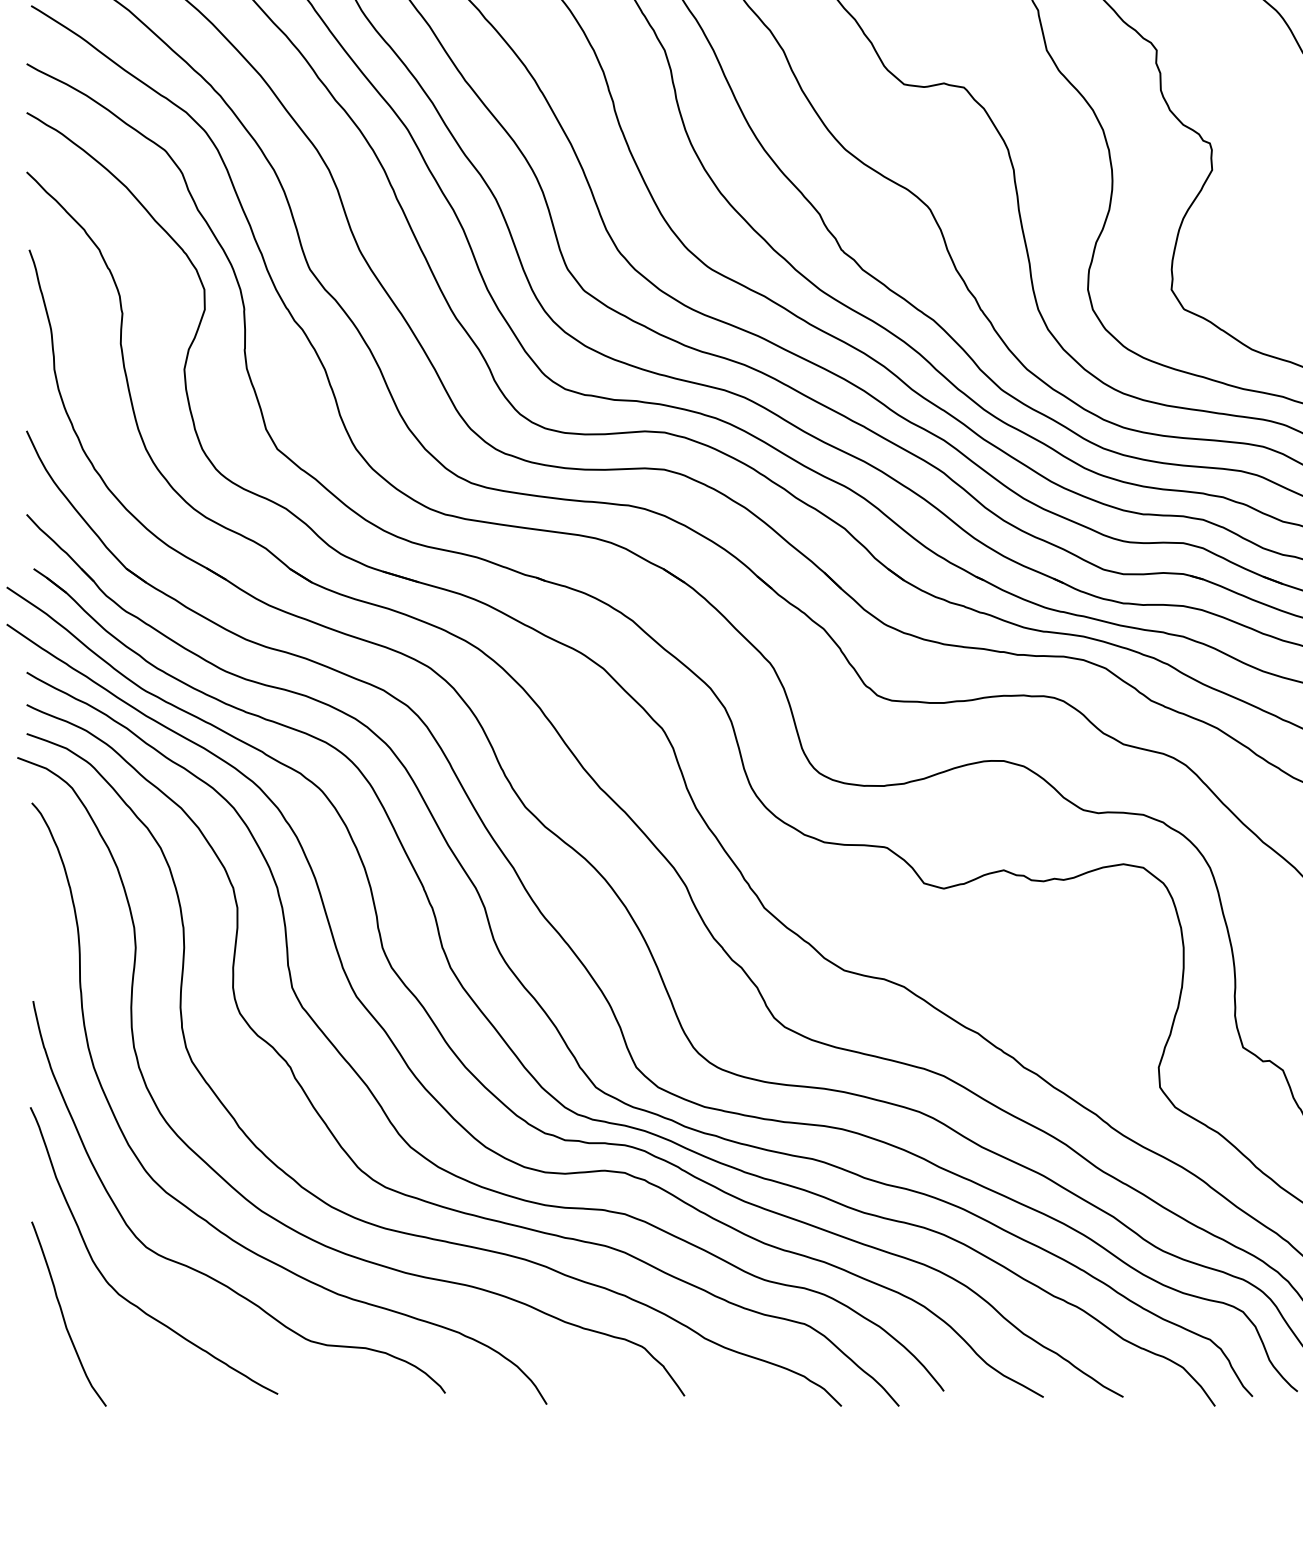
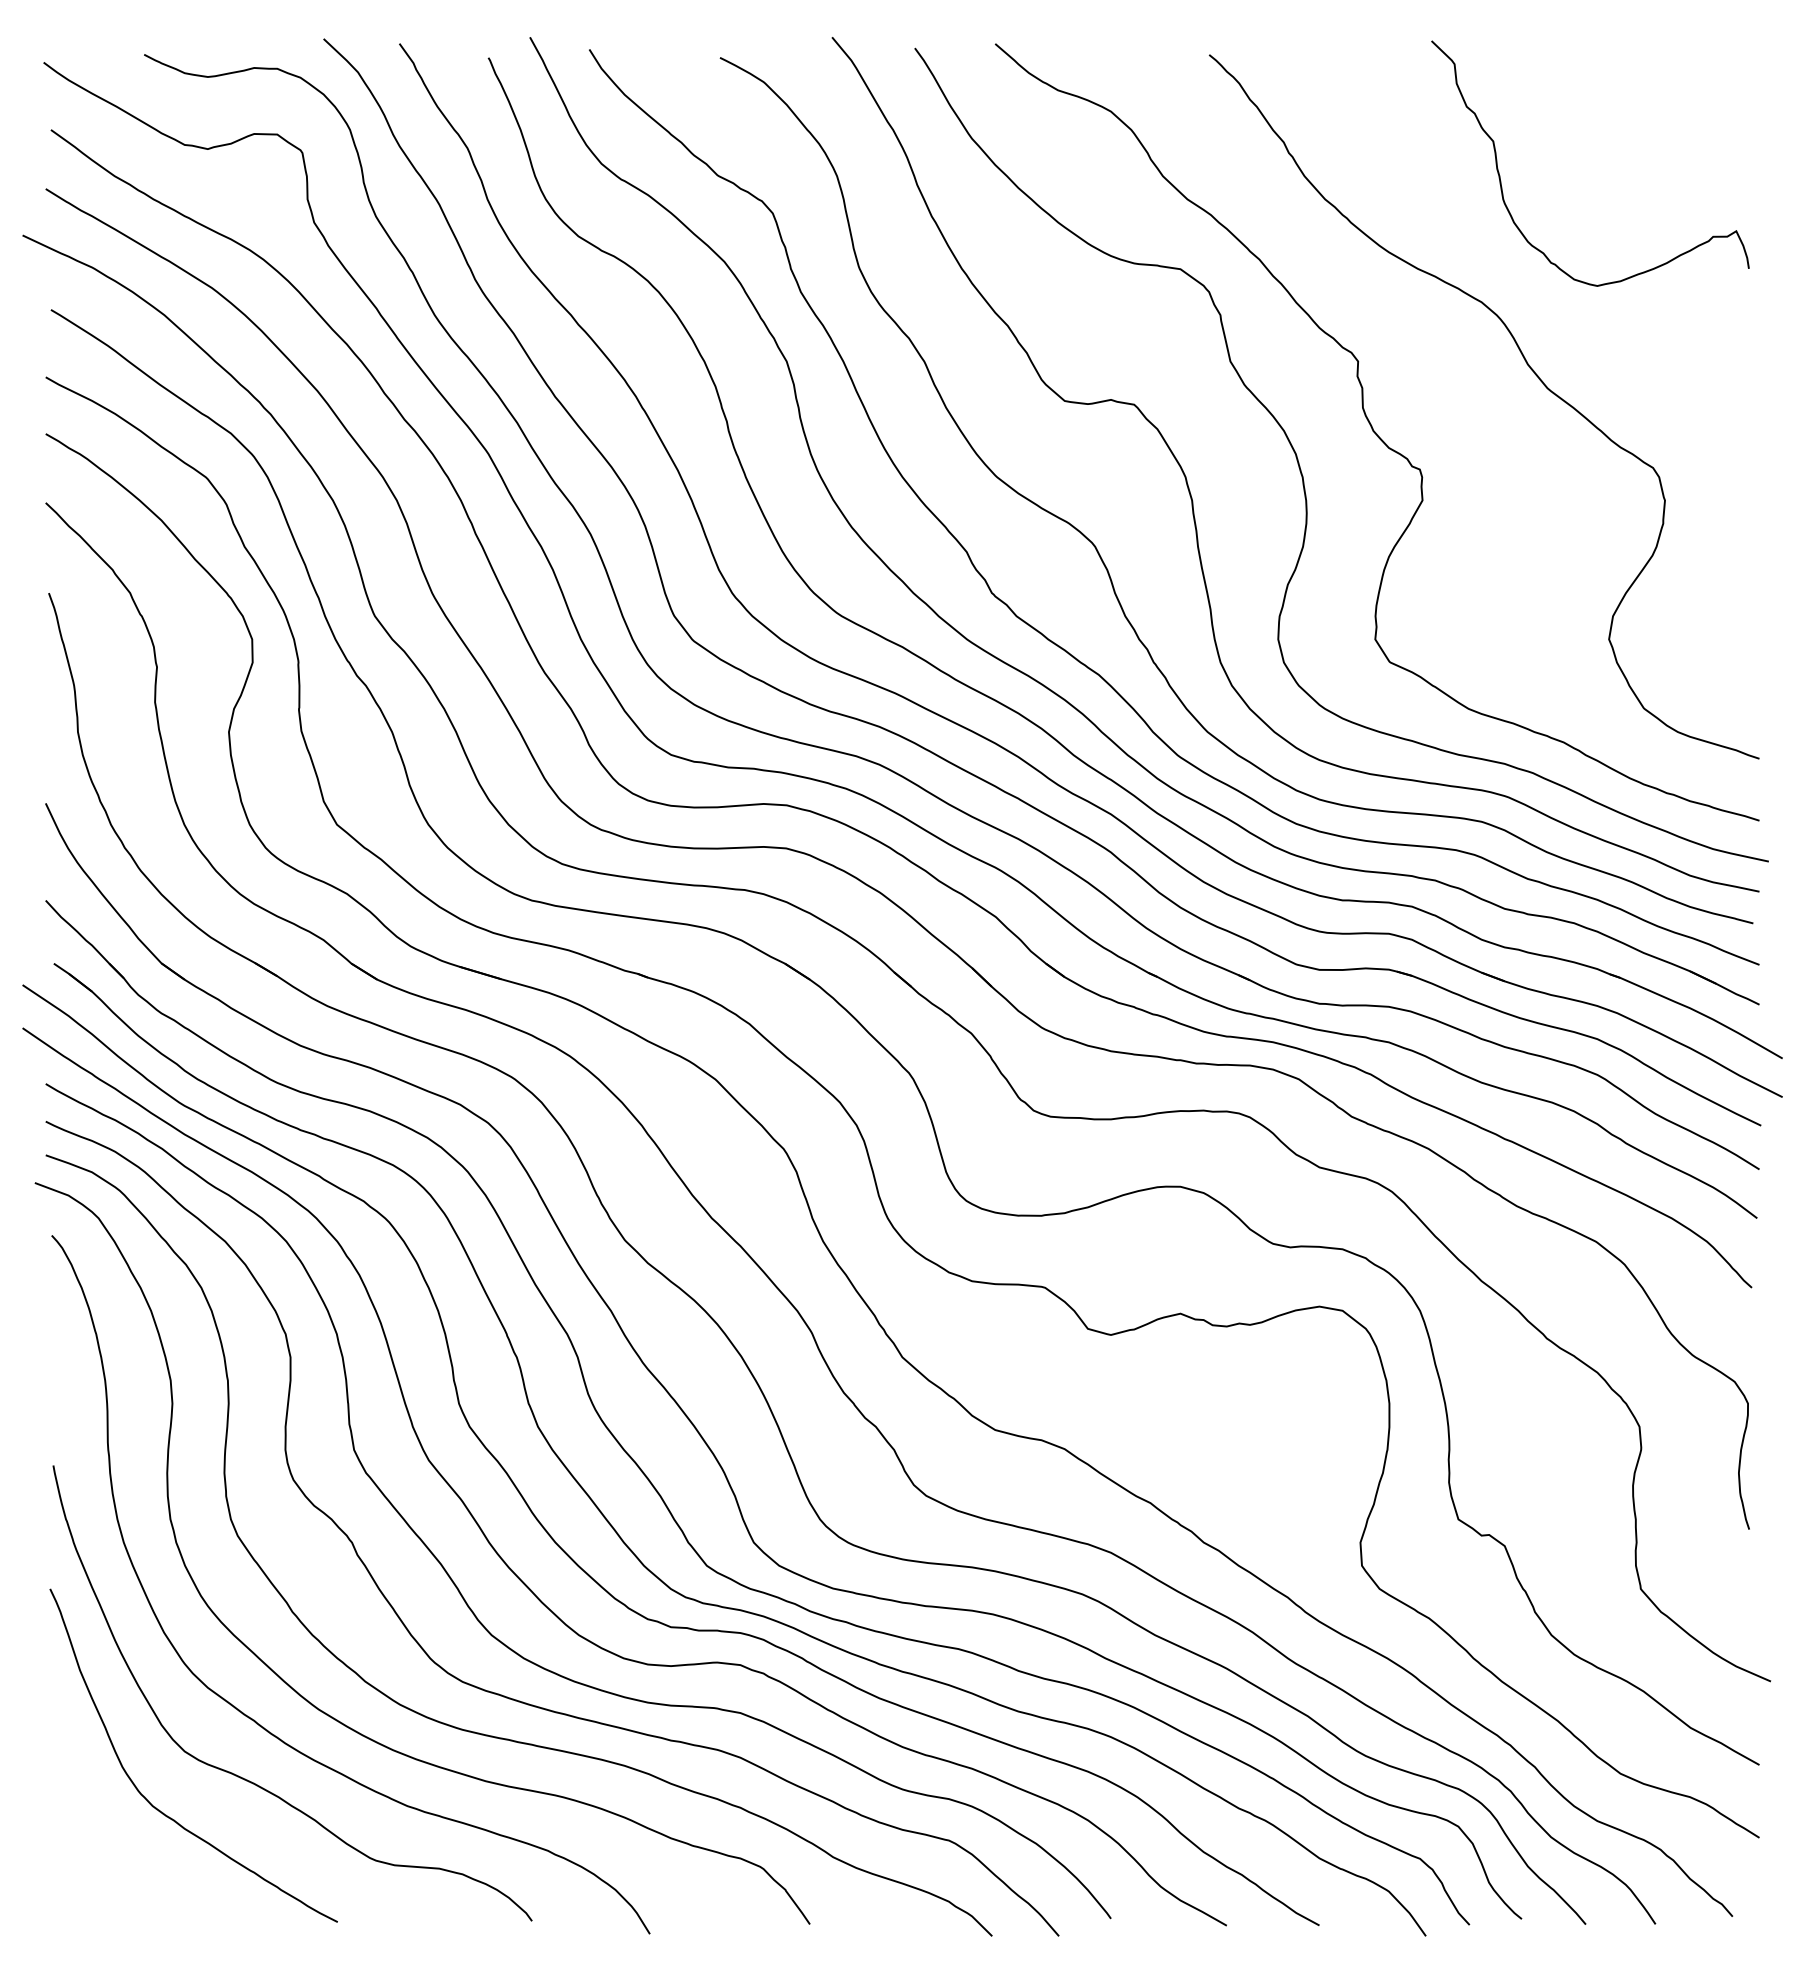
curve: (63, 1313) -> (88, 1828), removed

